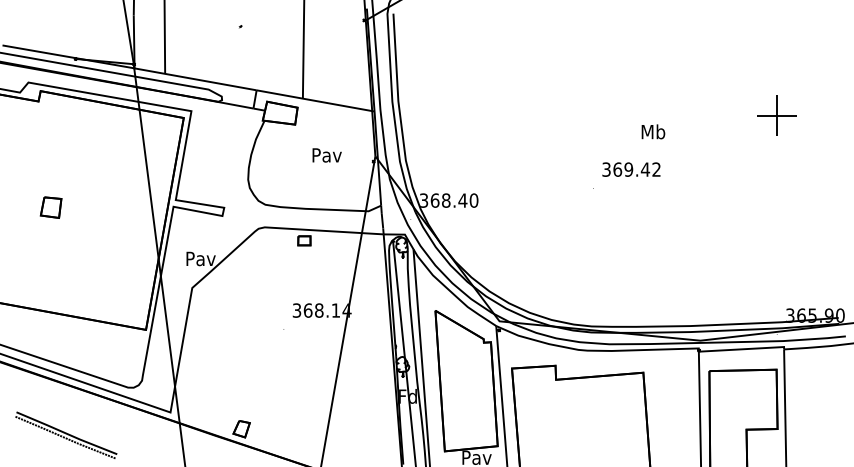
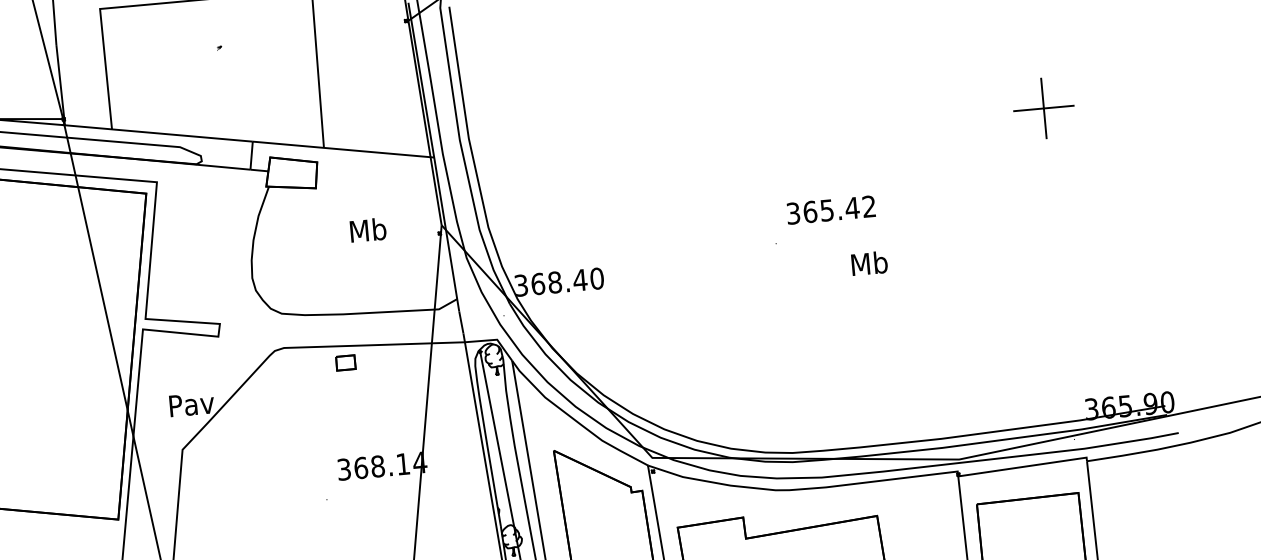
text: (653, 131) -> (869, 262), moved
text: (326, 154) -> (367, 229), Pav -> Mb
text: (628, 169) -> (826, 210), 369.42 -> 365.42

